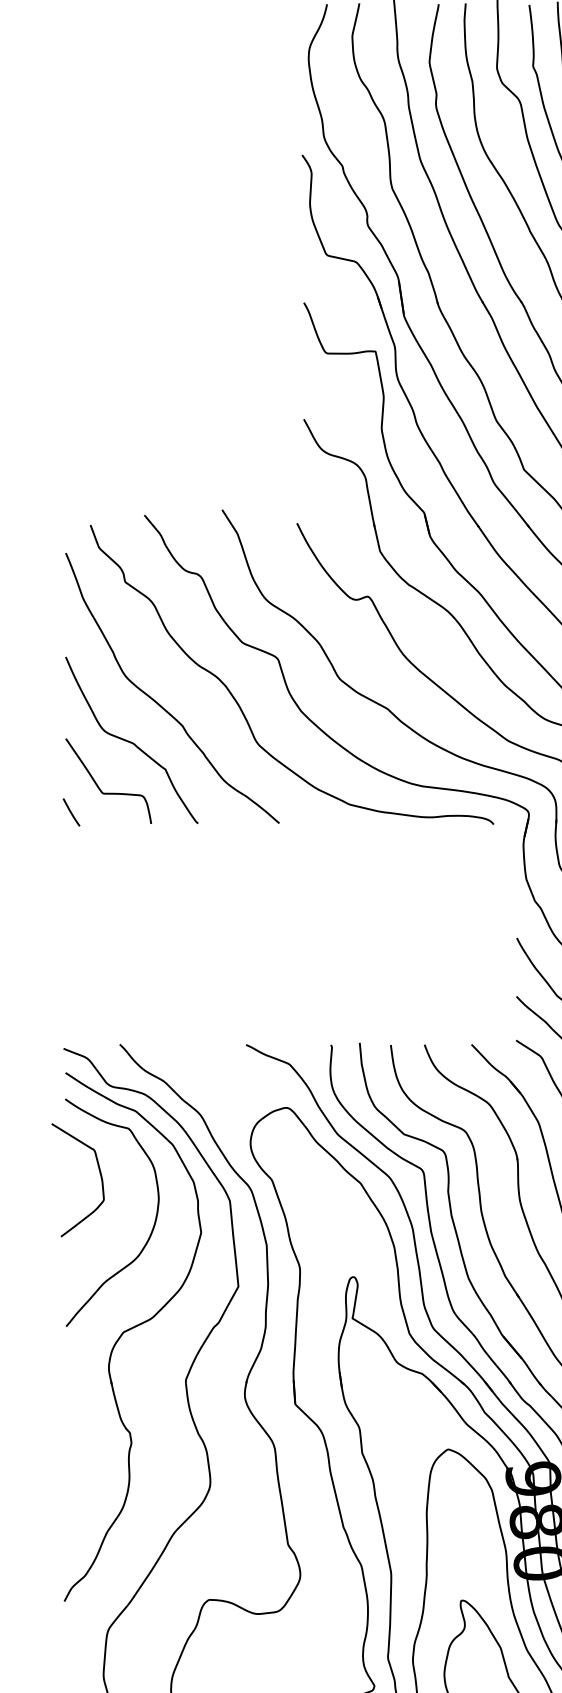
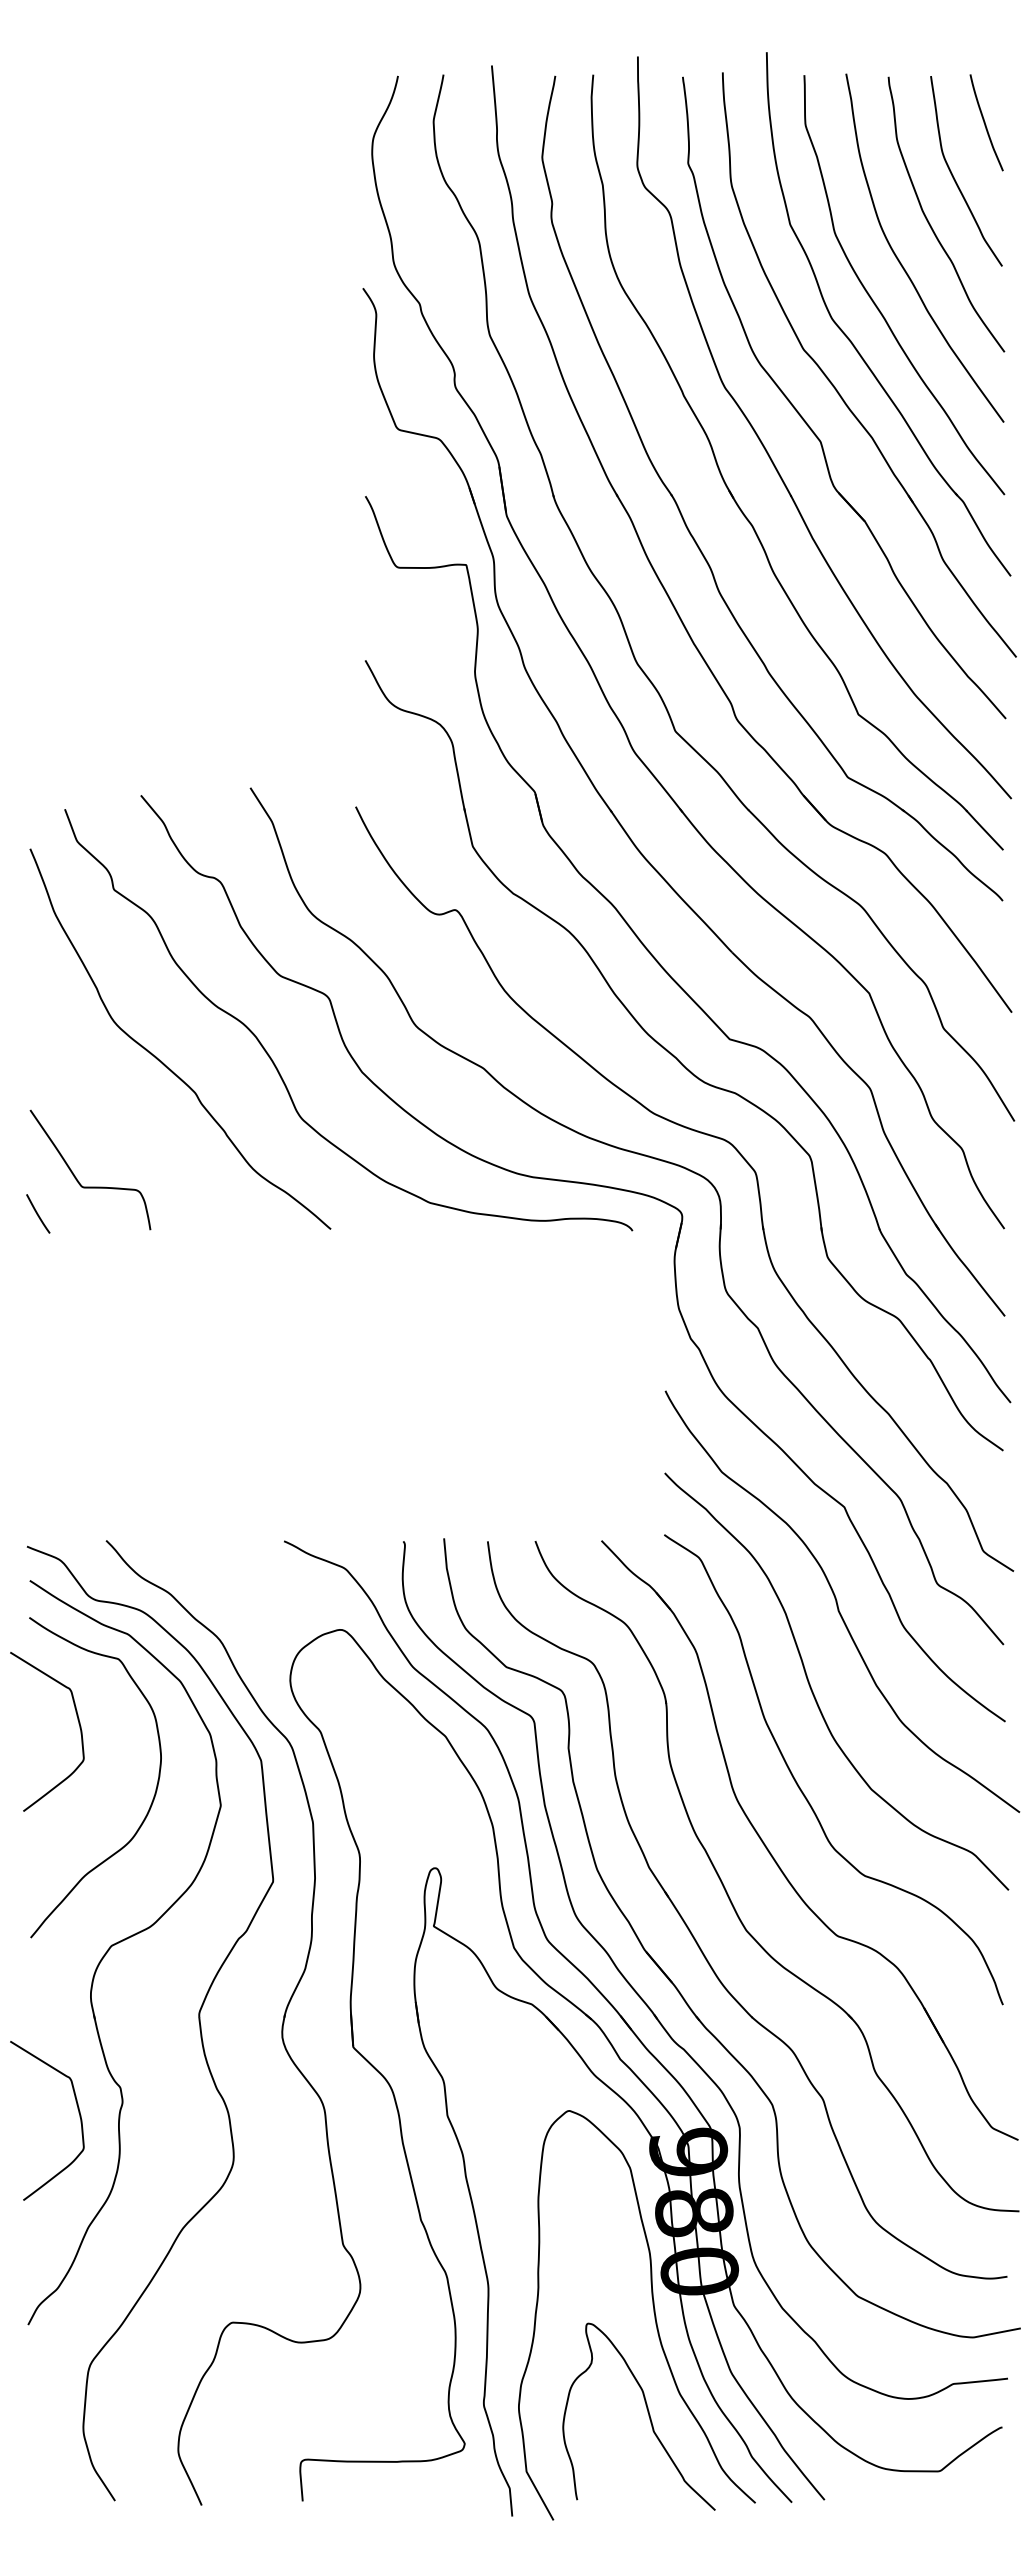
curve: (131, 741) -> (122, 1114), removed
curve: (100, 1451) -> (78, 2113), added

